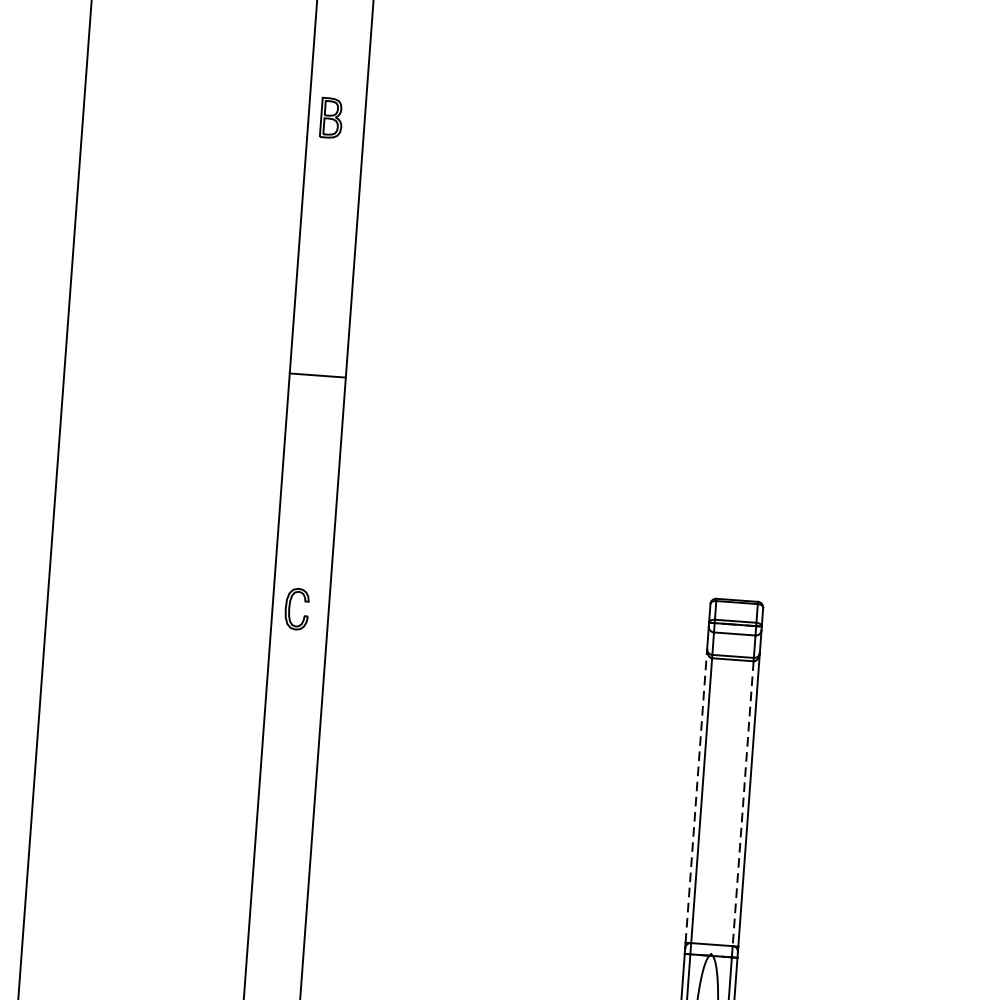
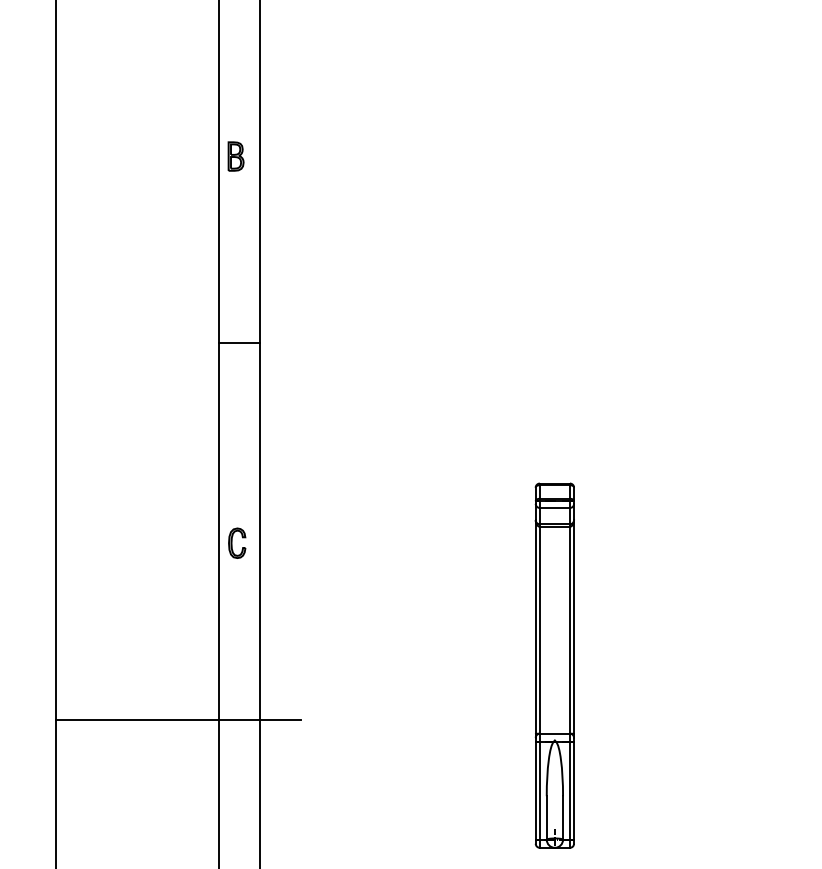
part: (297, 608) -> (237, 542), moved
line: (696, 795) -> (535, 626), dashed -> solid
line: (742, 804) -> (569, 630), dashed -> solid
line: (195, 887) -> (178, 719), added

